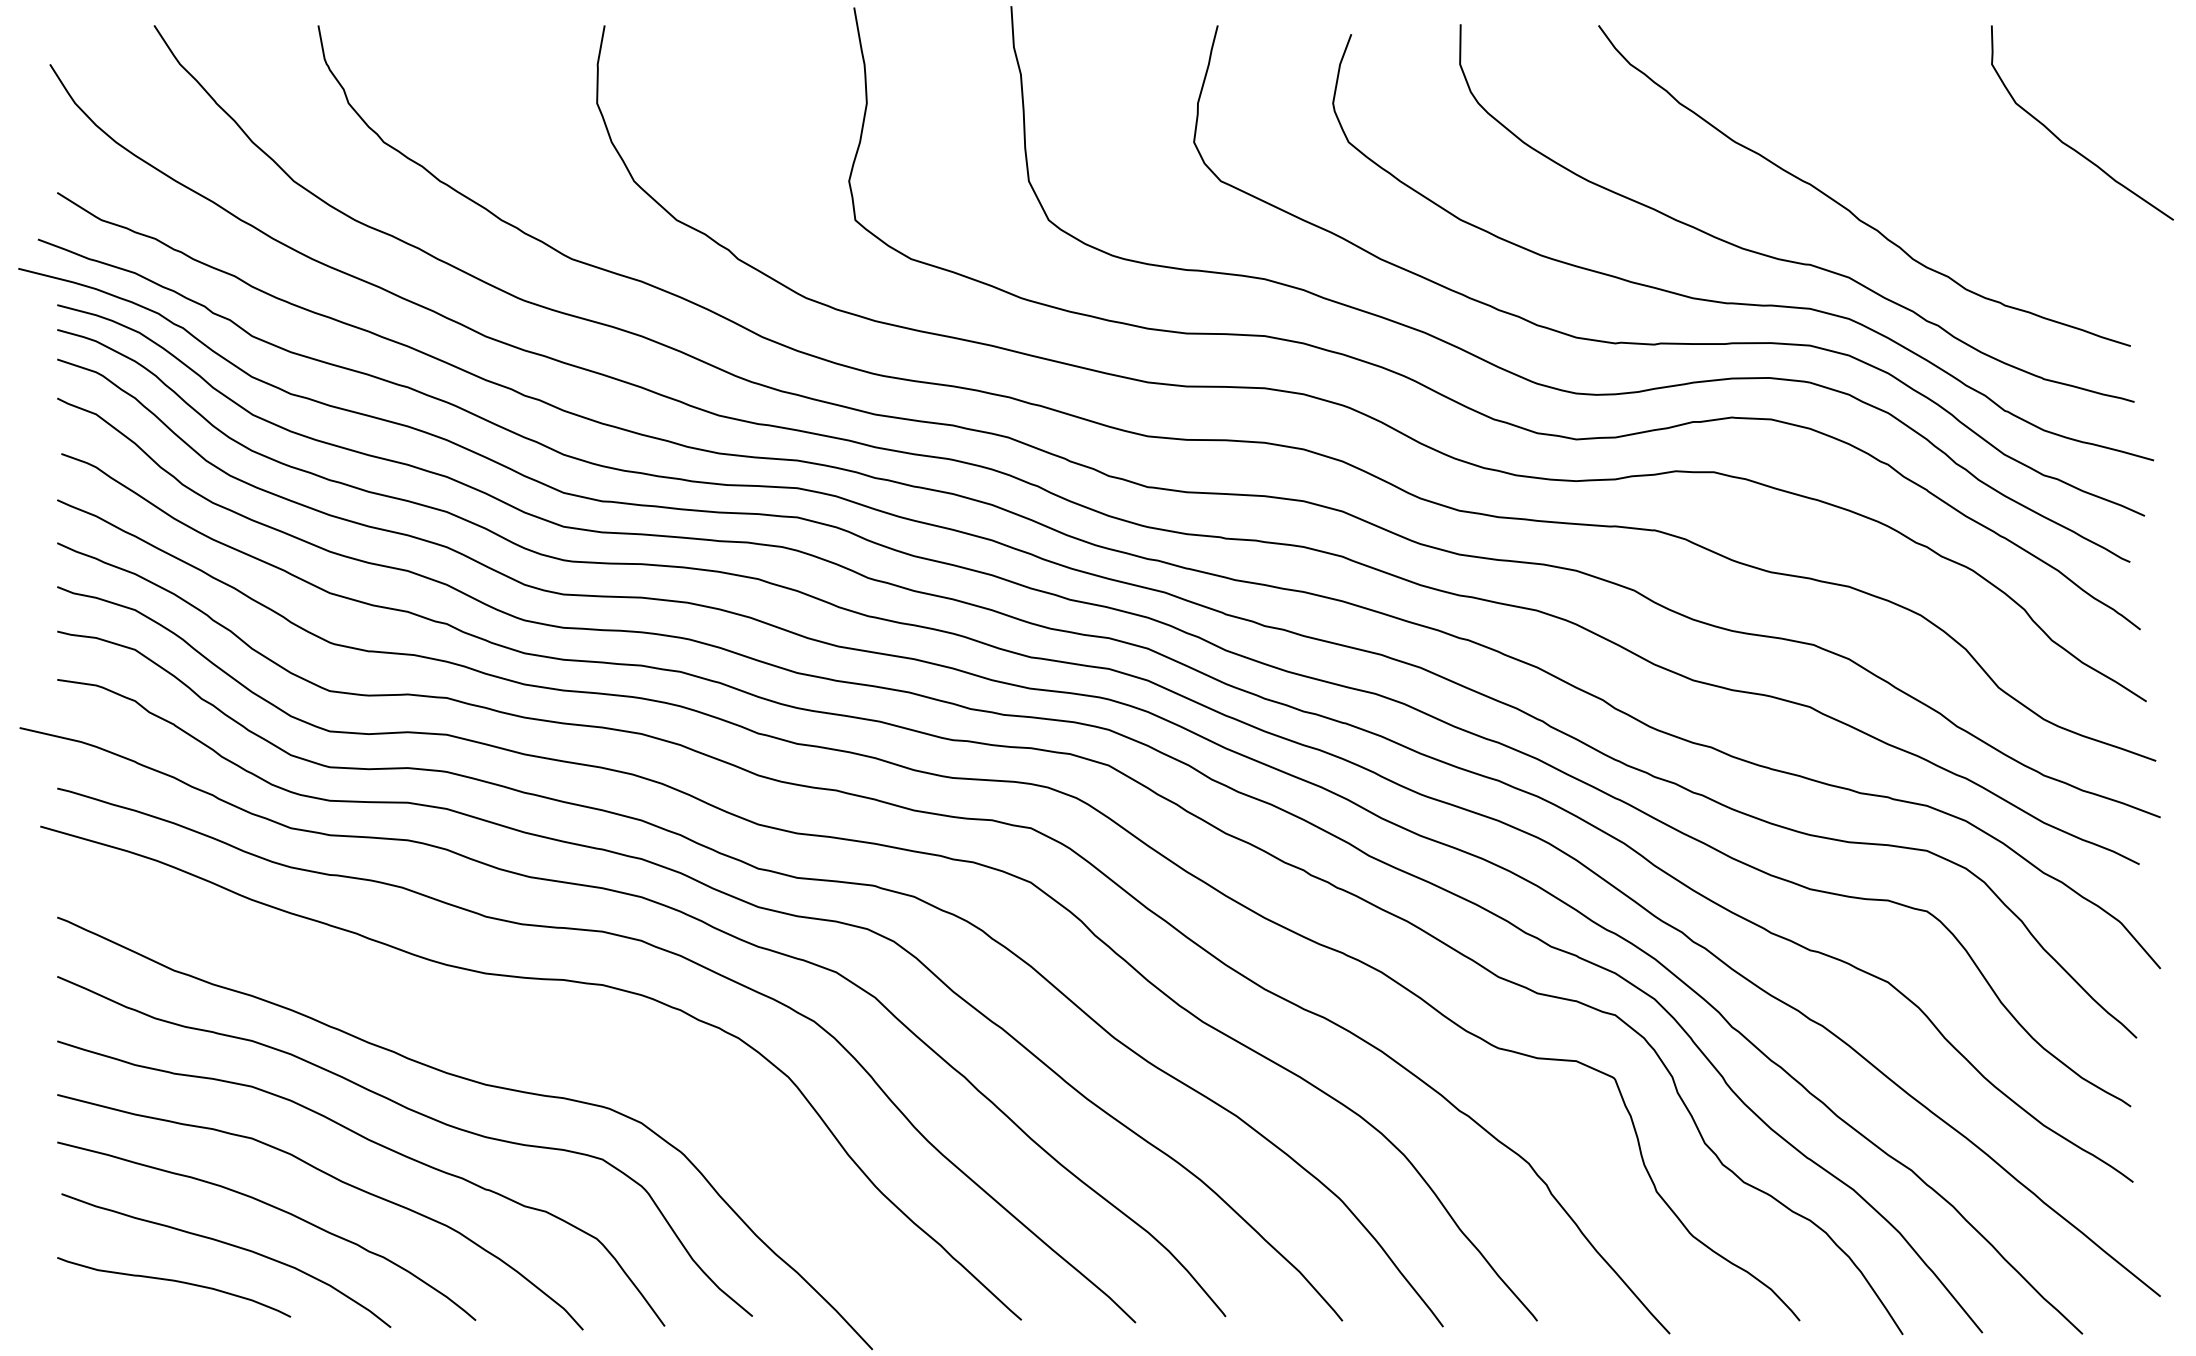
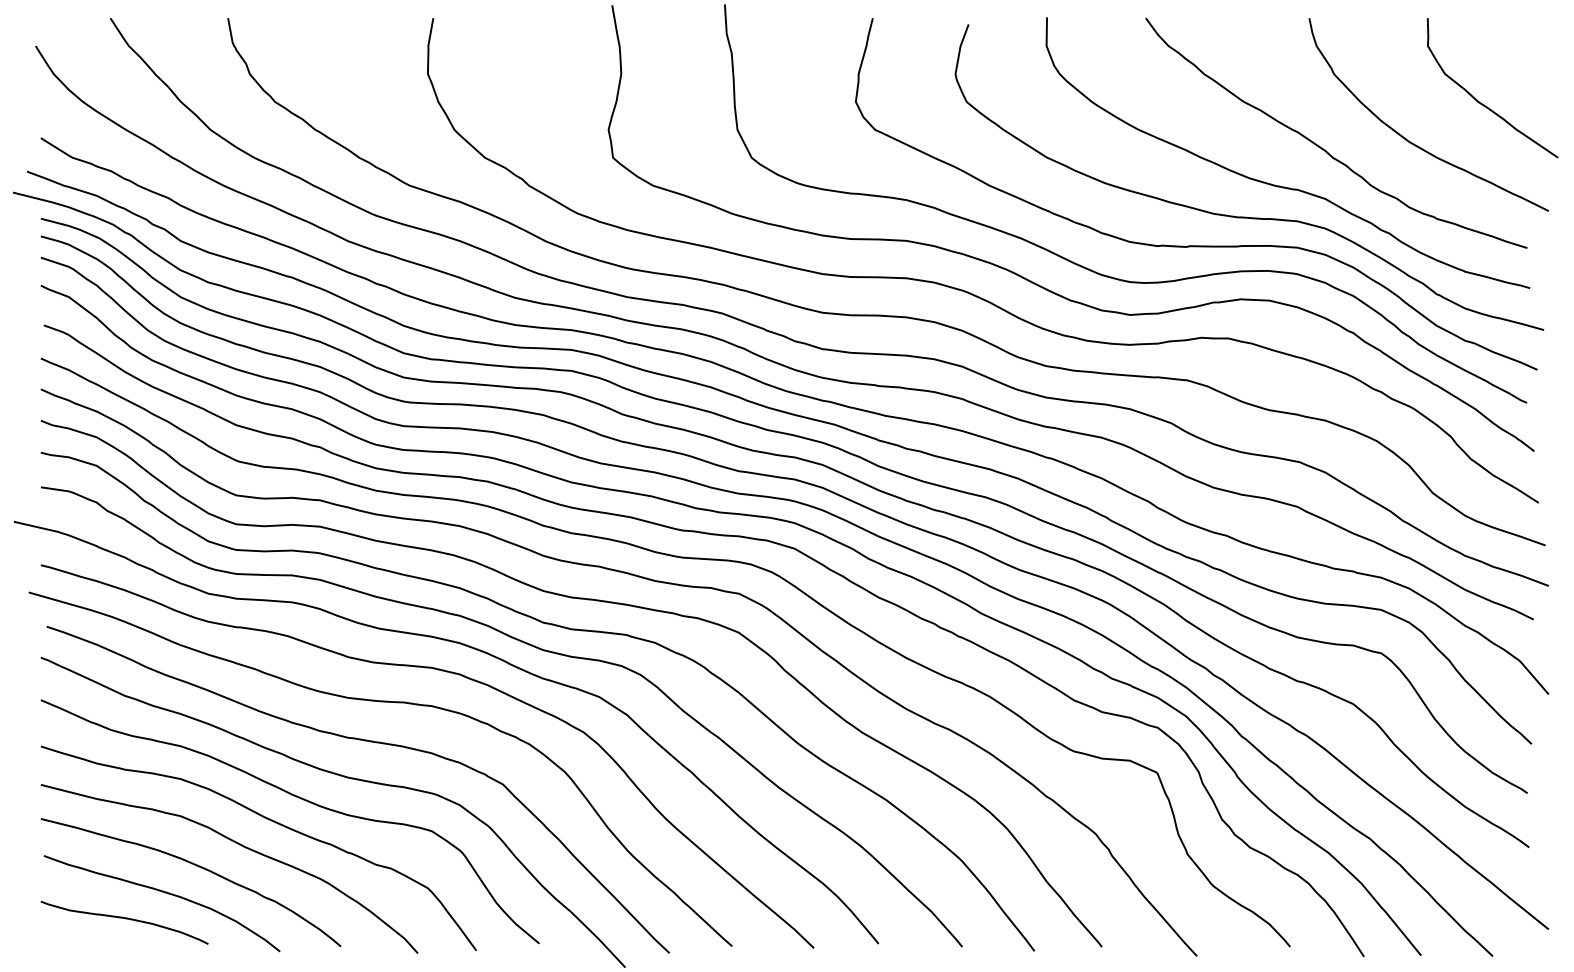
curve: (1972, 200) -> (1413, 143), added
curve: (512, 1034) -> (367, 741), added

